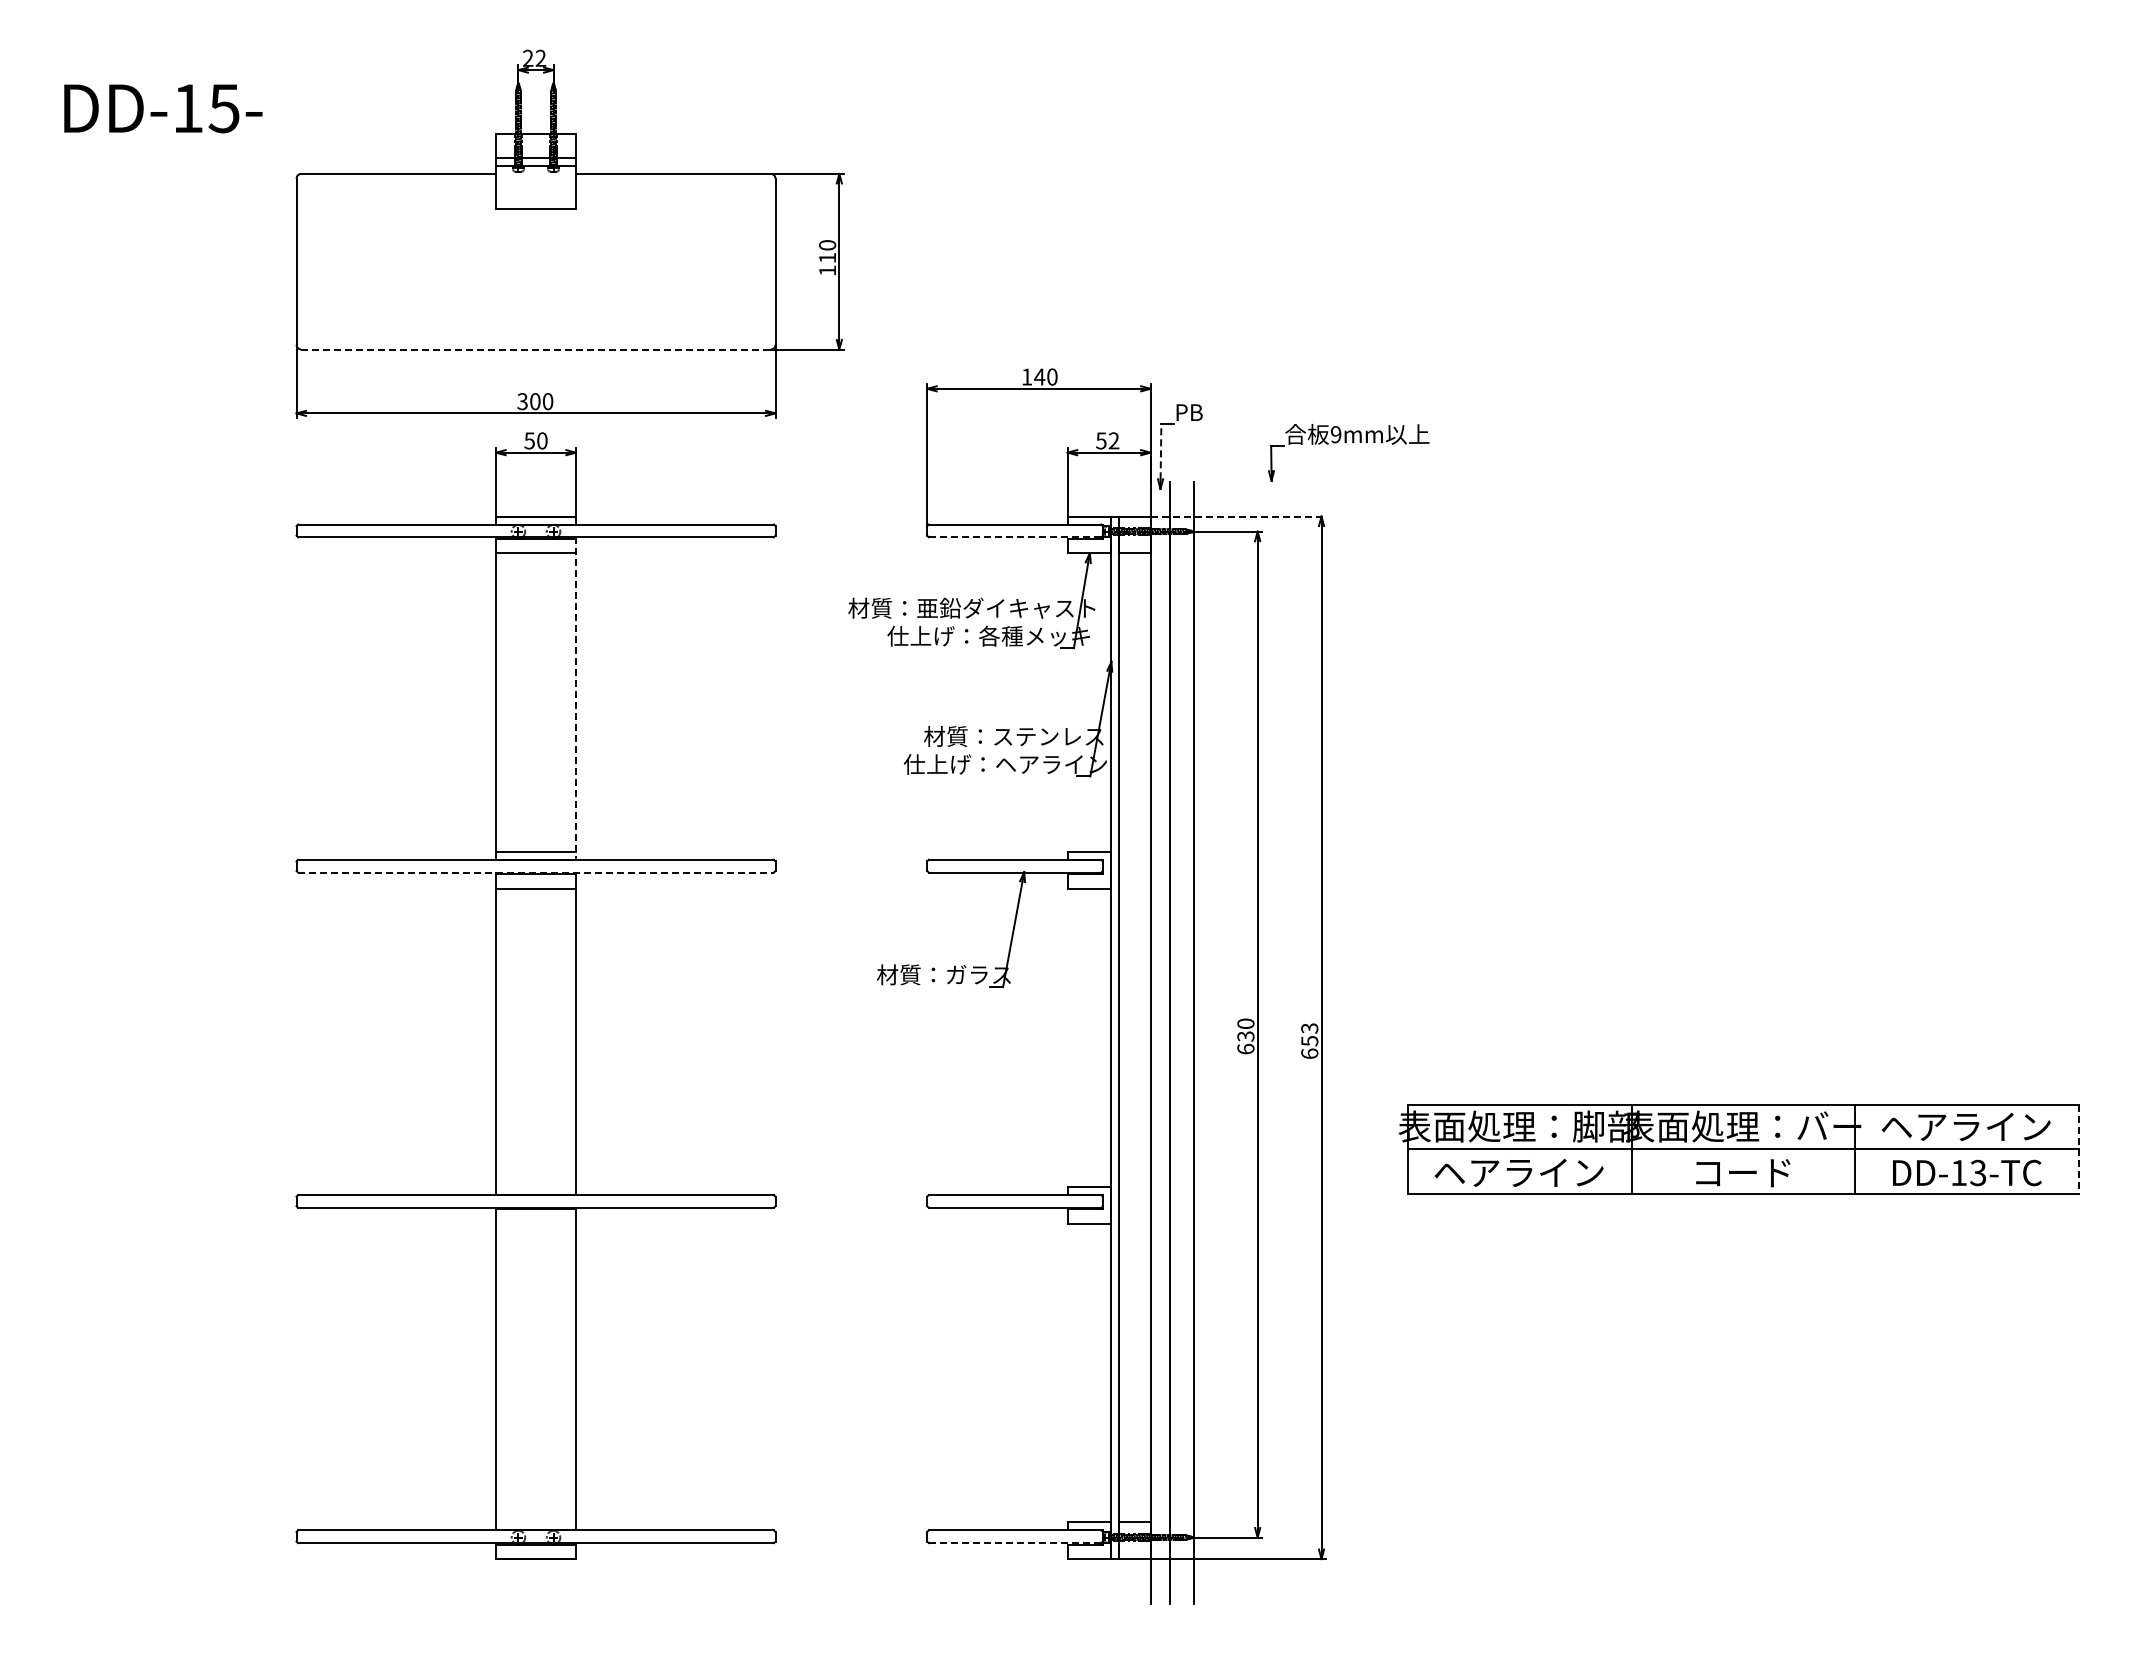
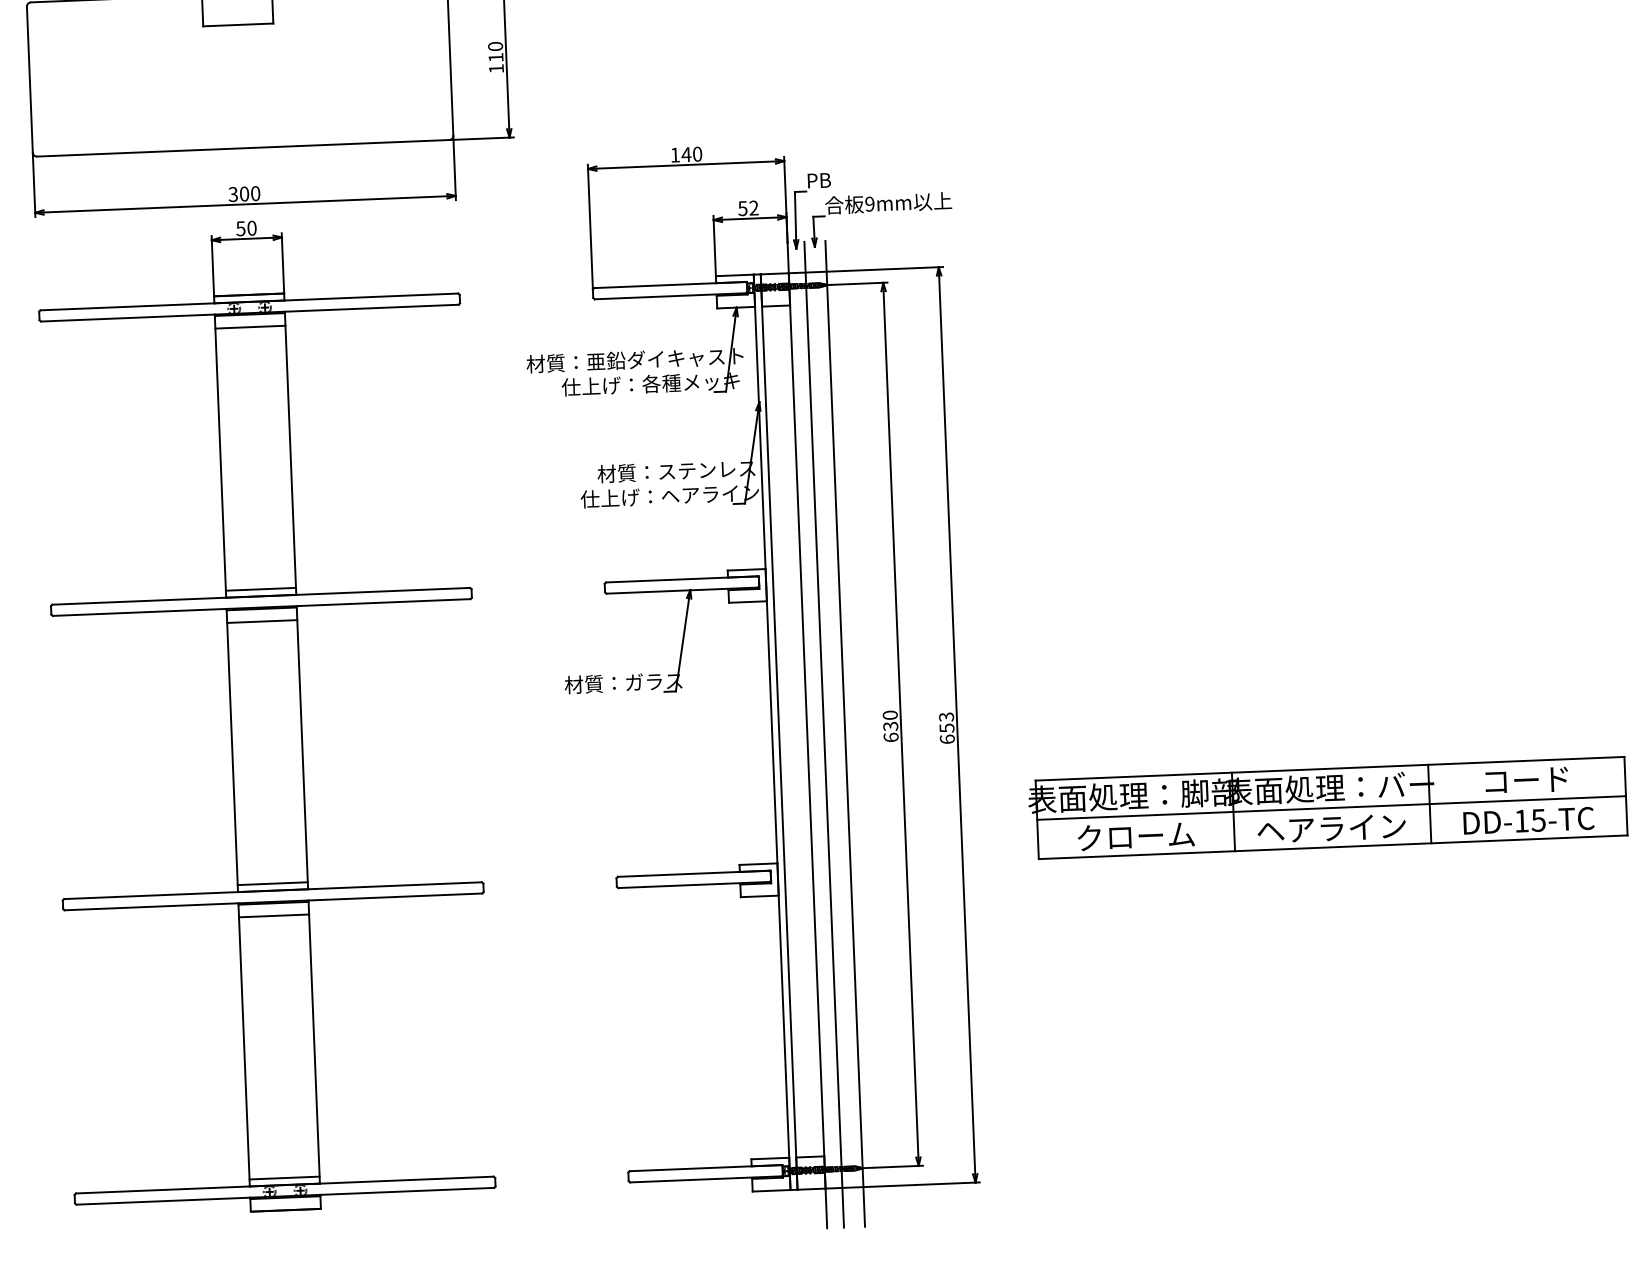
line: (536, 349) -> (243, 148), dashed -> solid
part: (1346, 442) -> (879, 210), moved
line: (1161, 451) -> (796, 215), dashed -> solid
line: (1238, 516) -> (865, 270), dashed -> solid
line: (1015, 537) -> (670, 296), dashed -> solid
line: (575, 699) -> (290, 454), dashed -> solid
line: (536, 872) -> (262, 607), dashed -> solid
text: (1965, 1126) -> (1525, 780), ヘアライン -> コード
line: (2078, 1149) -> (1625, 796), dashed -> solid
text: (1518, 1172) -> (1134, 836), ヘアライン -> クローム
text: (1742, 1172) -> (1331, 828), コード -> ヘアライン
text: (1978, 1172) -> (1538, 820), DD-13-TC -> DD-15-TC
line: (535, 1187) -> (272, 884), added
line: (535, 1223) -> (273, 915), added
line: (535, 1522) -> (284, 1178), added
line: (1015, 1543) -> (706, 1179), dashed -> solid

